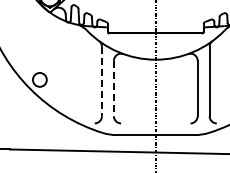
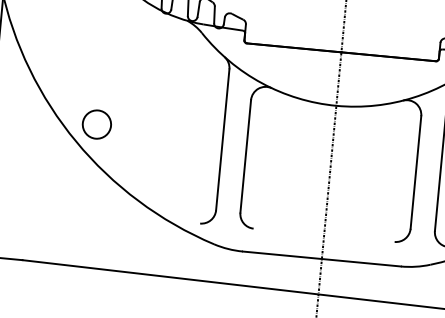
line: (101, 81) -> (221, 139), dashed -> solid
line: (113, 88) -> (244, 156), dashed -> solid

